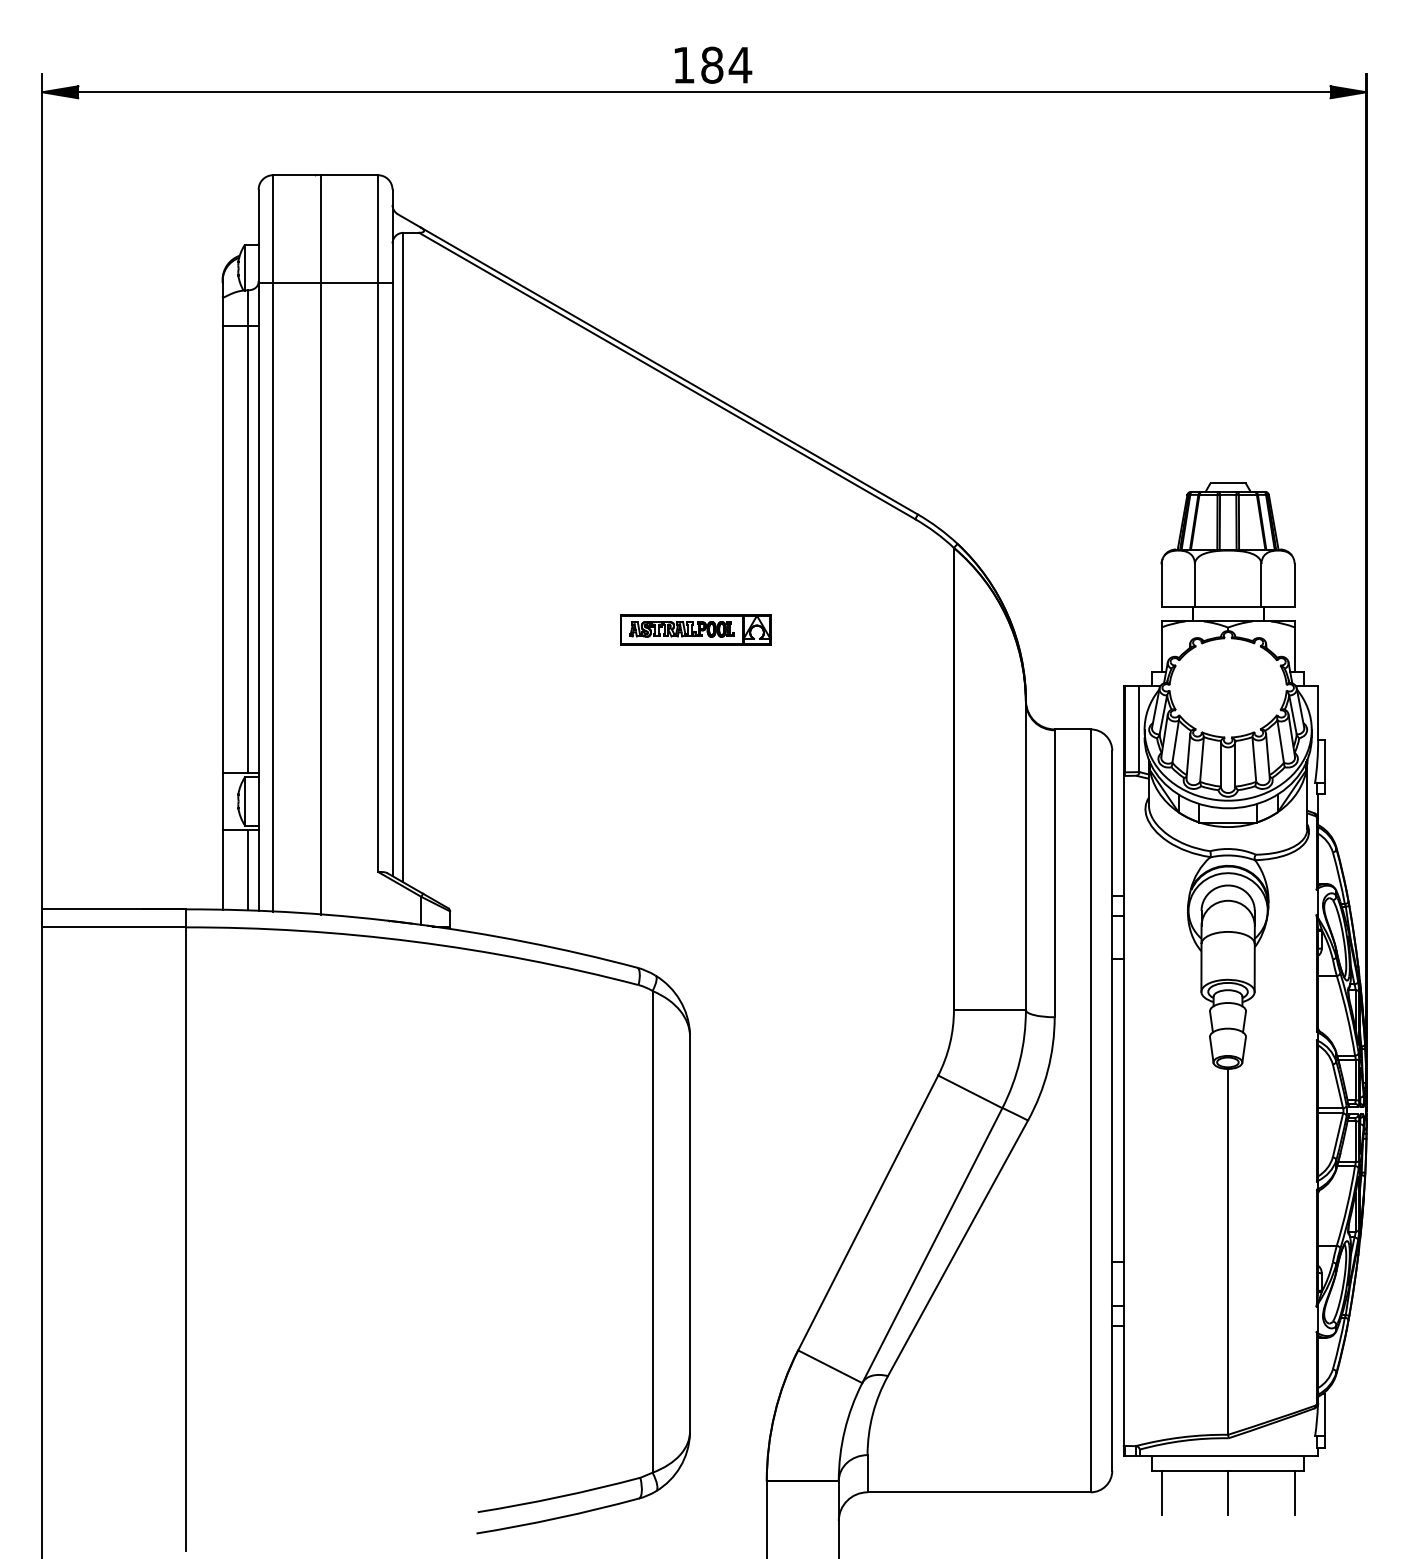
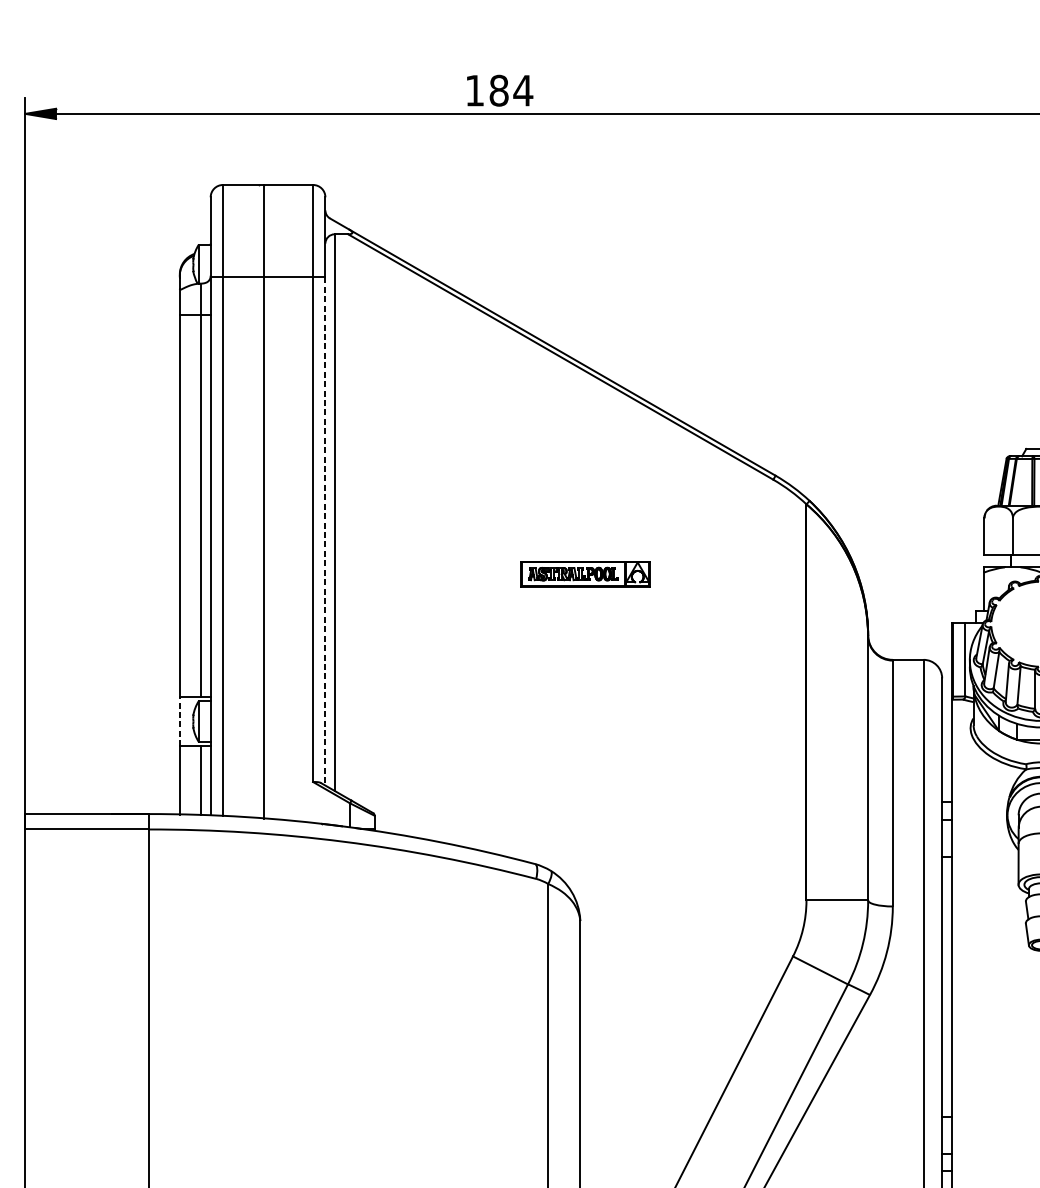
text: (713, 64) -> (500, 90), moved
line: (392, 580) -> (325, 532), solid -> dashed
line: (222, 801) -> (179, 721), solid -> dashed

